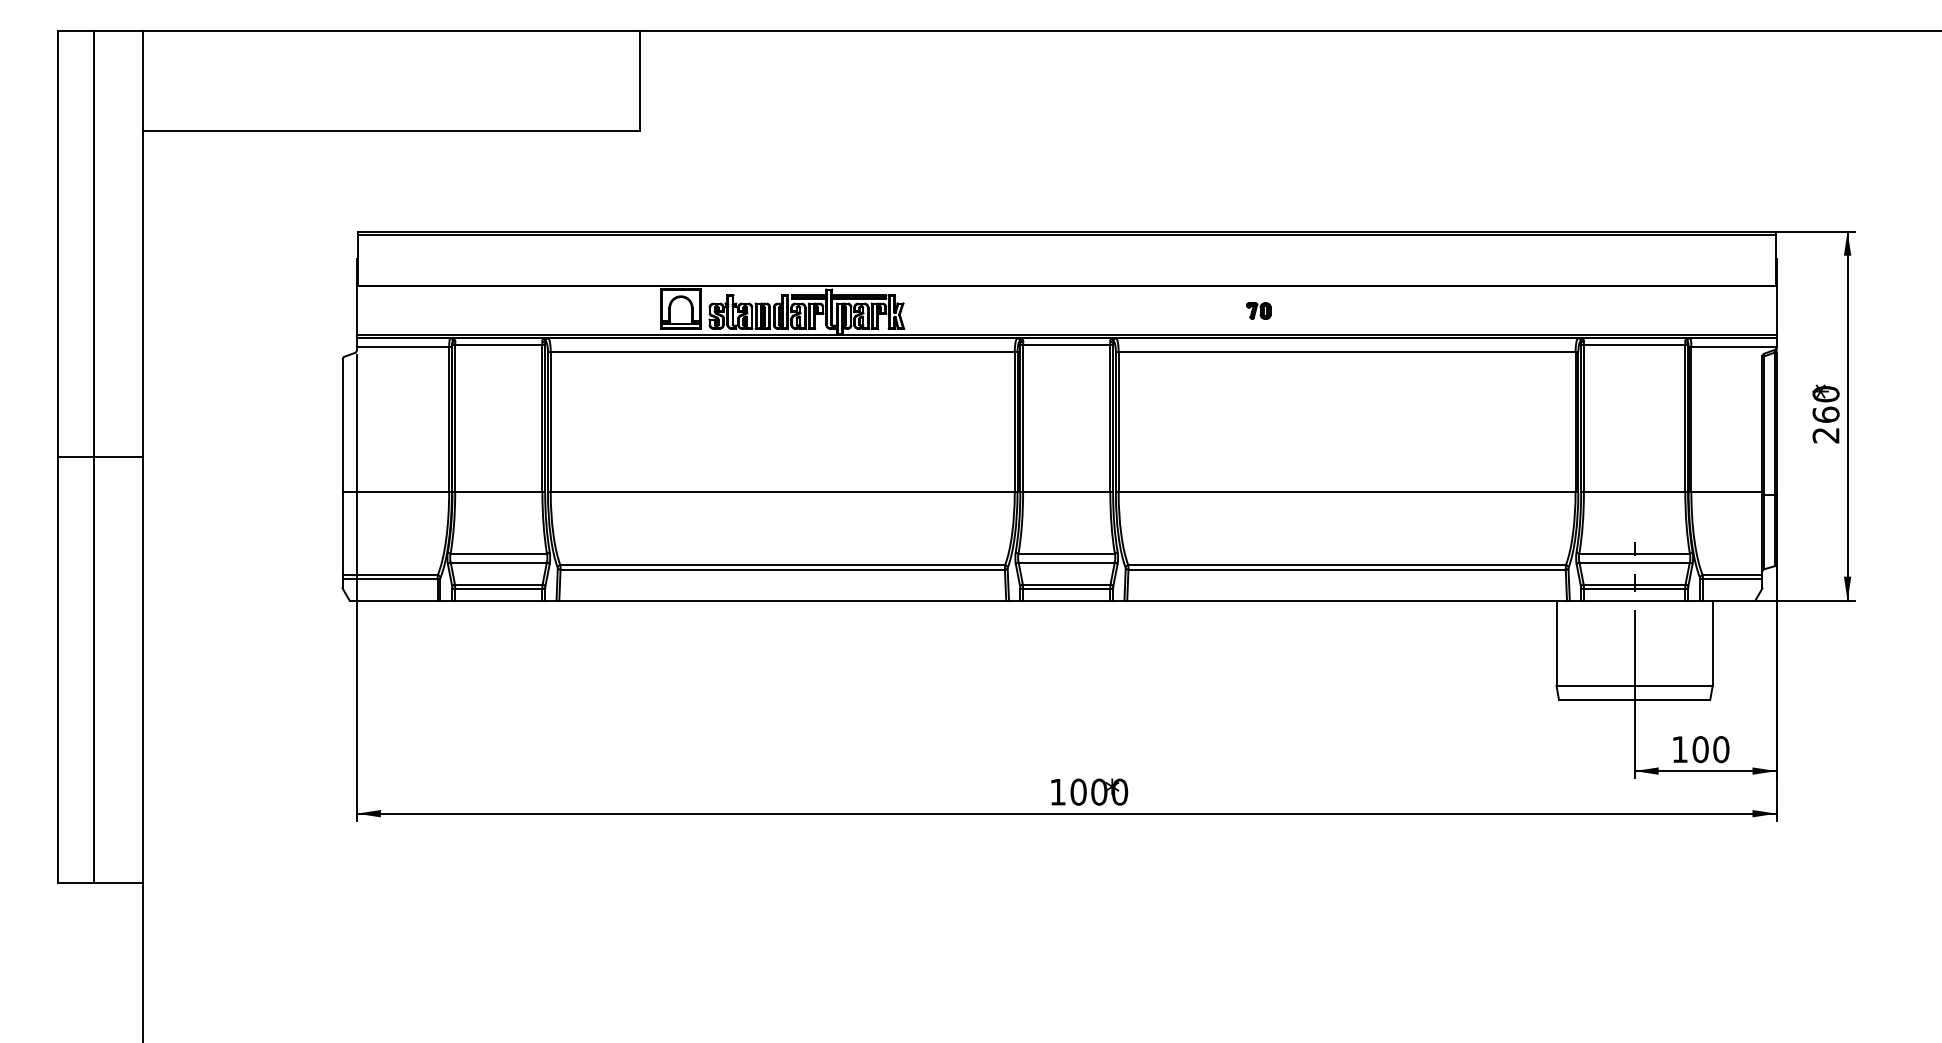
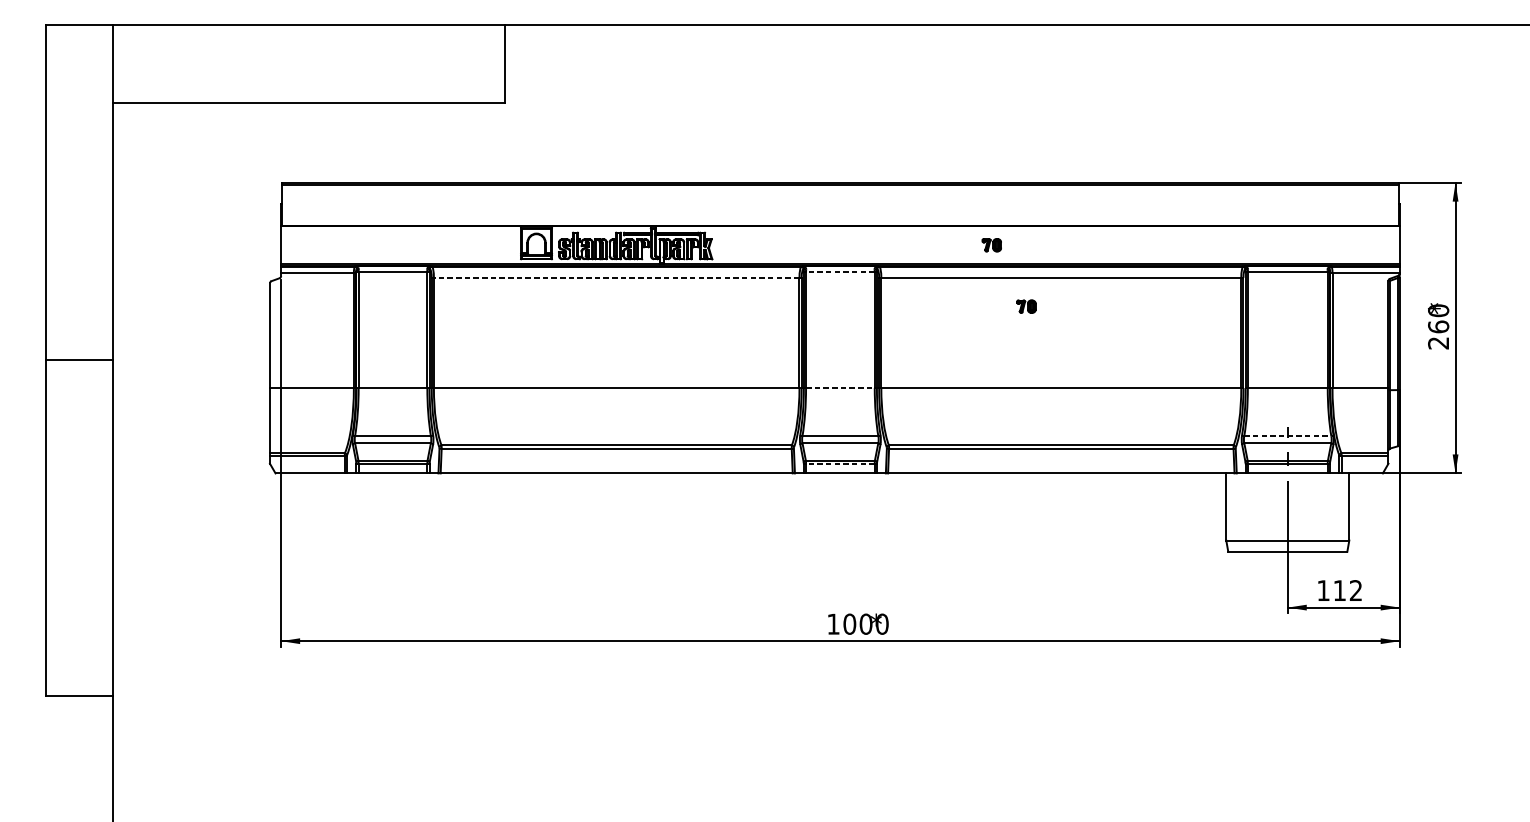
line: (1066, 345) -> (840, 272), solid -> dashed
line: (782, 352) -> (616, 277), solid -> dashed
part: (1302, 388) -> (1026, 306), added
line: (93, 457) -> (73, 360), removed
line: (1066, 492) -> (840, 388), solid -> dashed
line: (1635, 553) -> (1288, 436), solid -> dashed
line: (1066, 589) -> (840, 464), solid -> dashed
text: (1710, 749) -> (1347, 590), 100 -> 112

